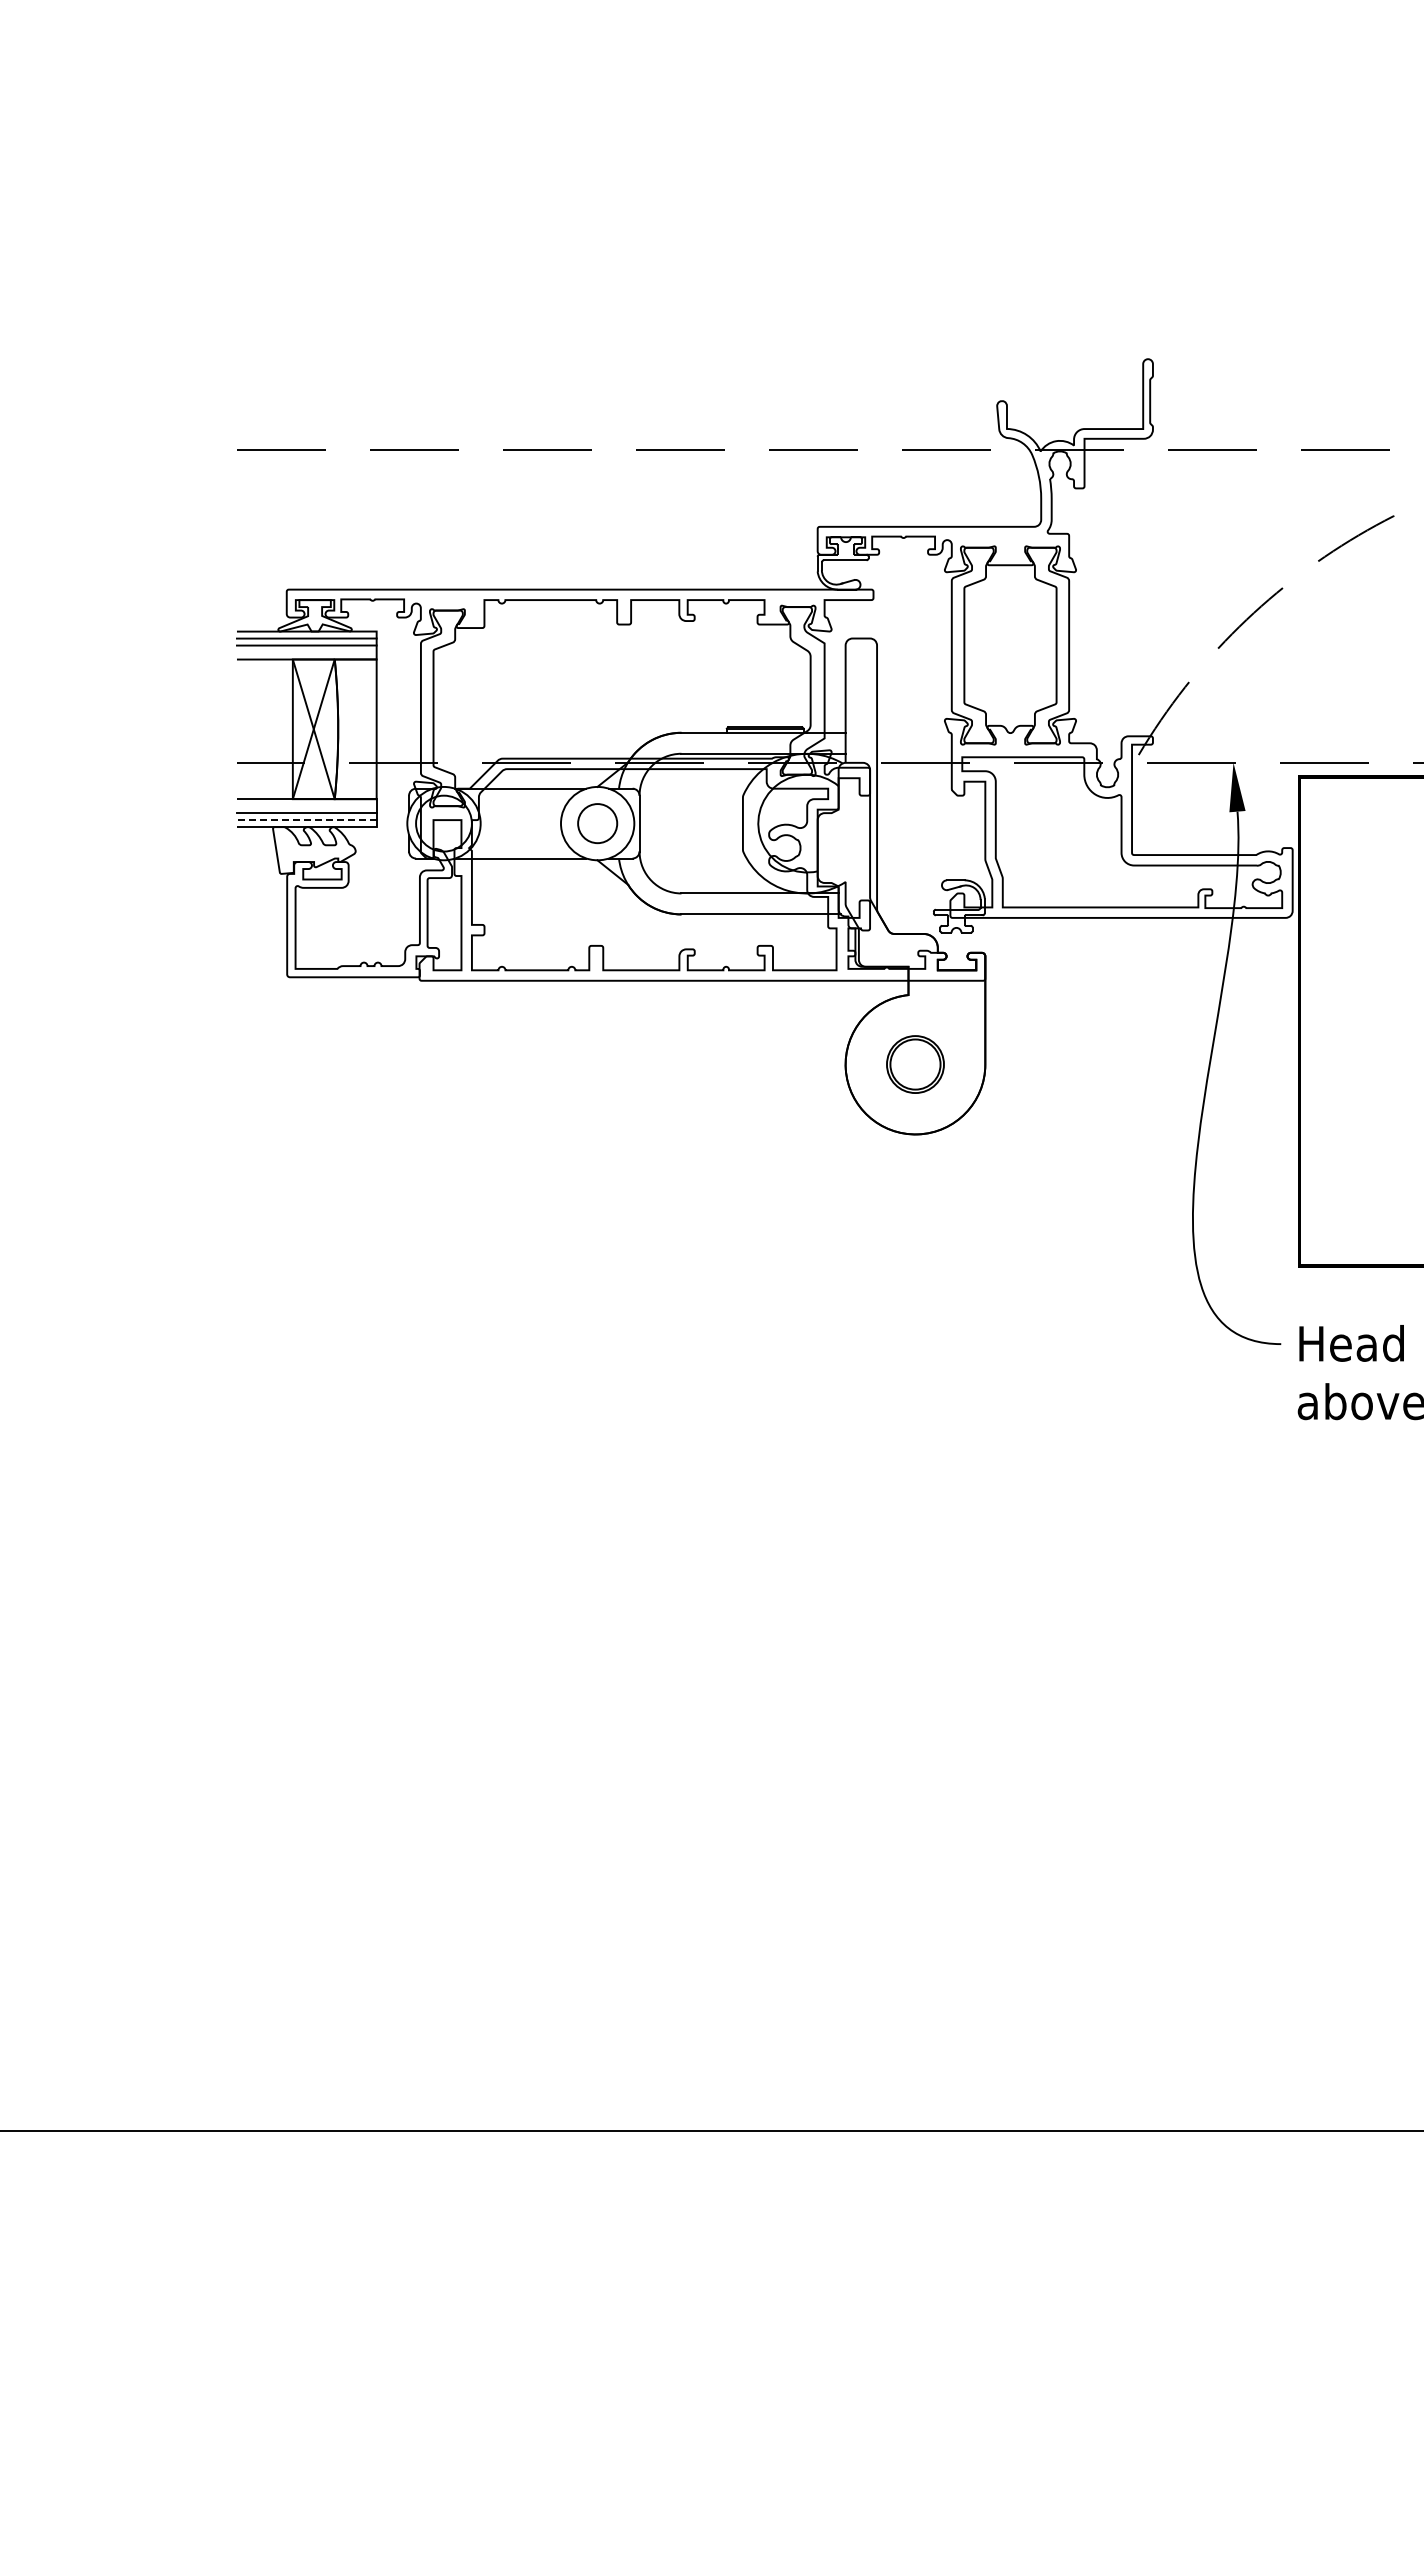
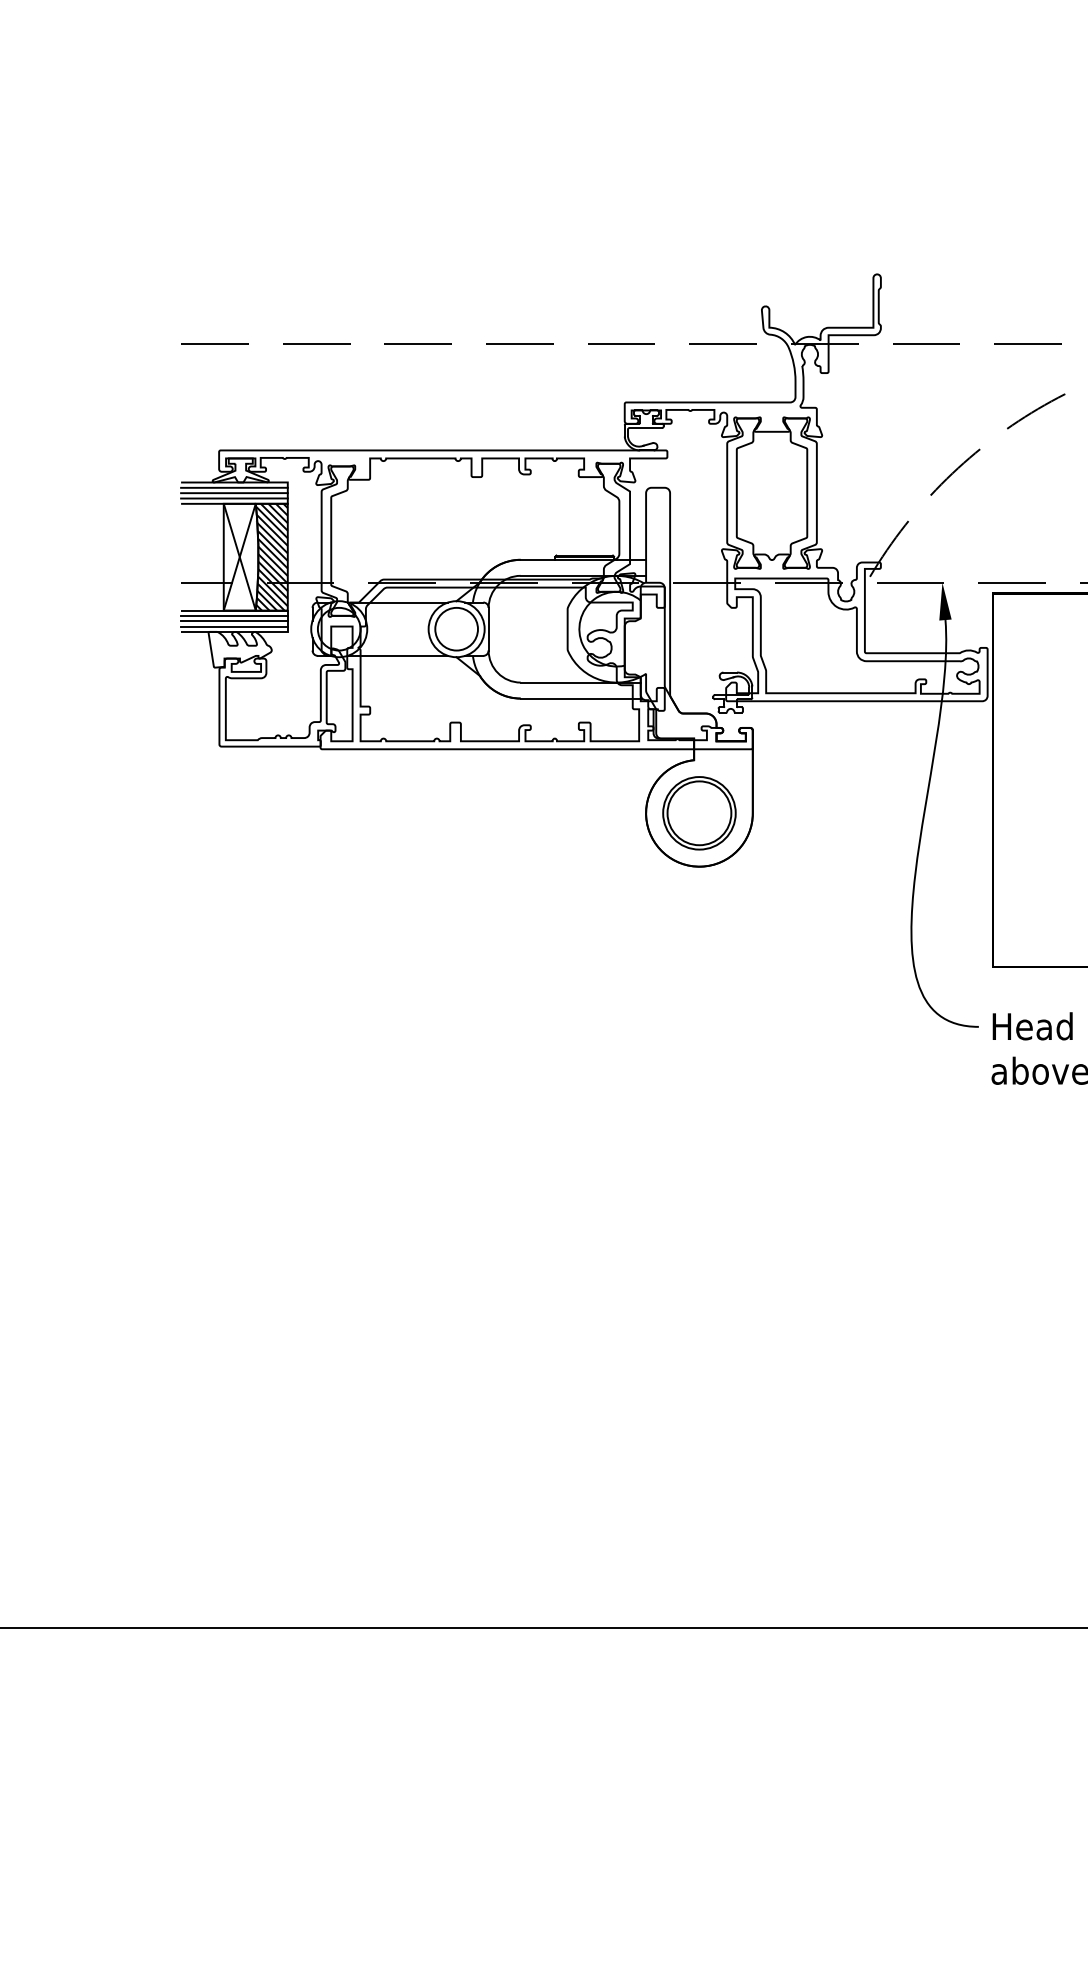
line: (306, 652) -> (234, 498), added
hatch: (355, 729) -> (271, 557), added
line: (306, 806) -> (234, 616), added
line: (306, 820) -> (234, 626), dashed -> solid
circle: (597, 823) -> (456, 629), size x1.43
part: (915, 1064) -> (699, 813), size x1.67

